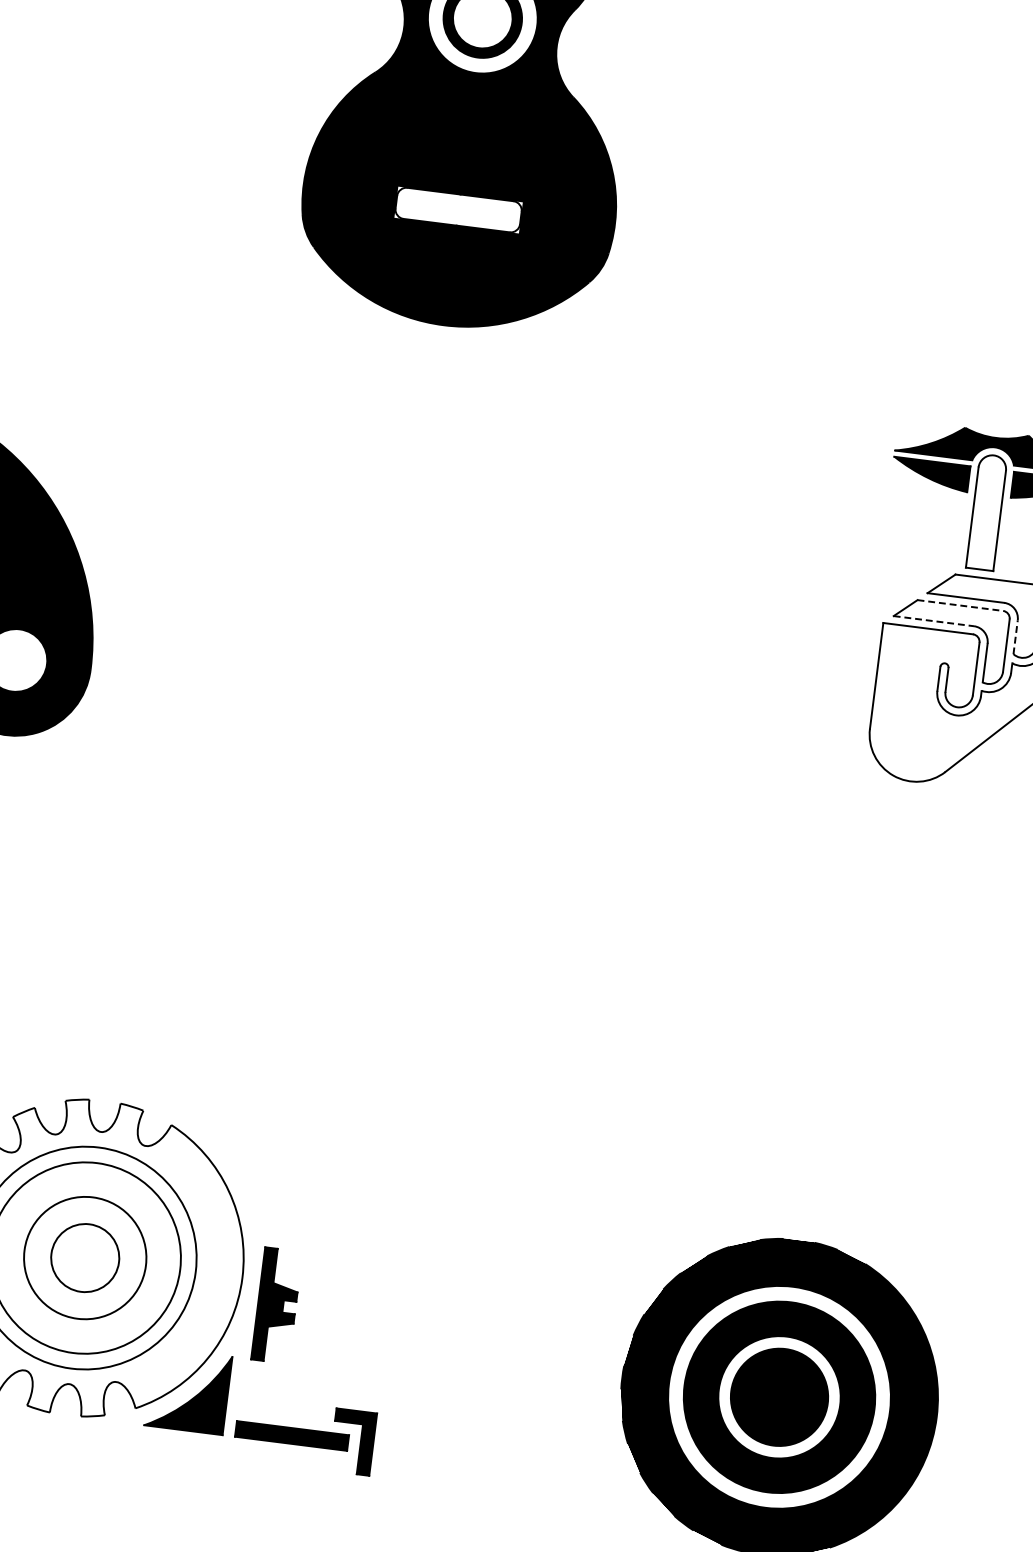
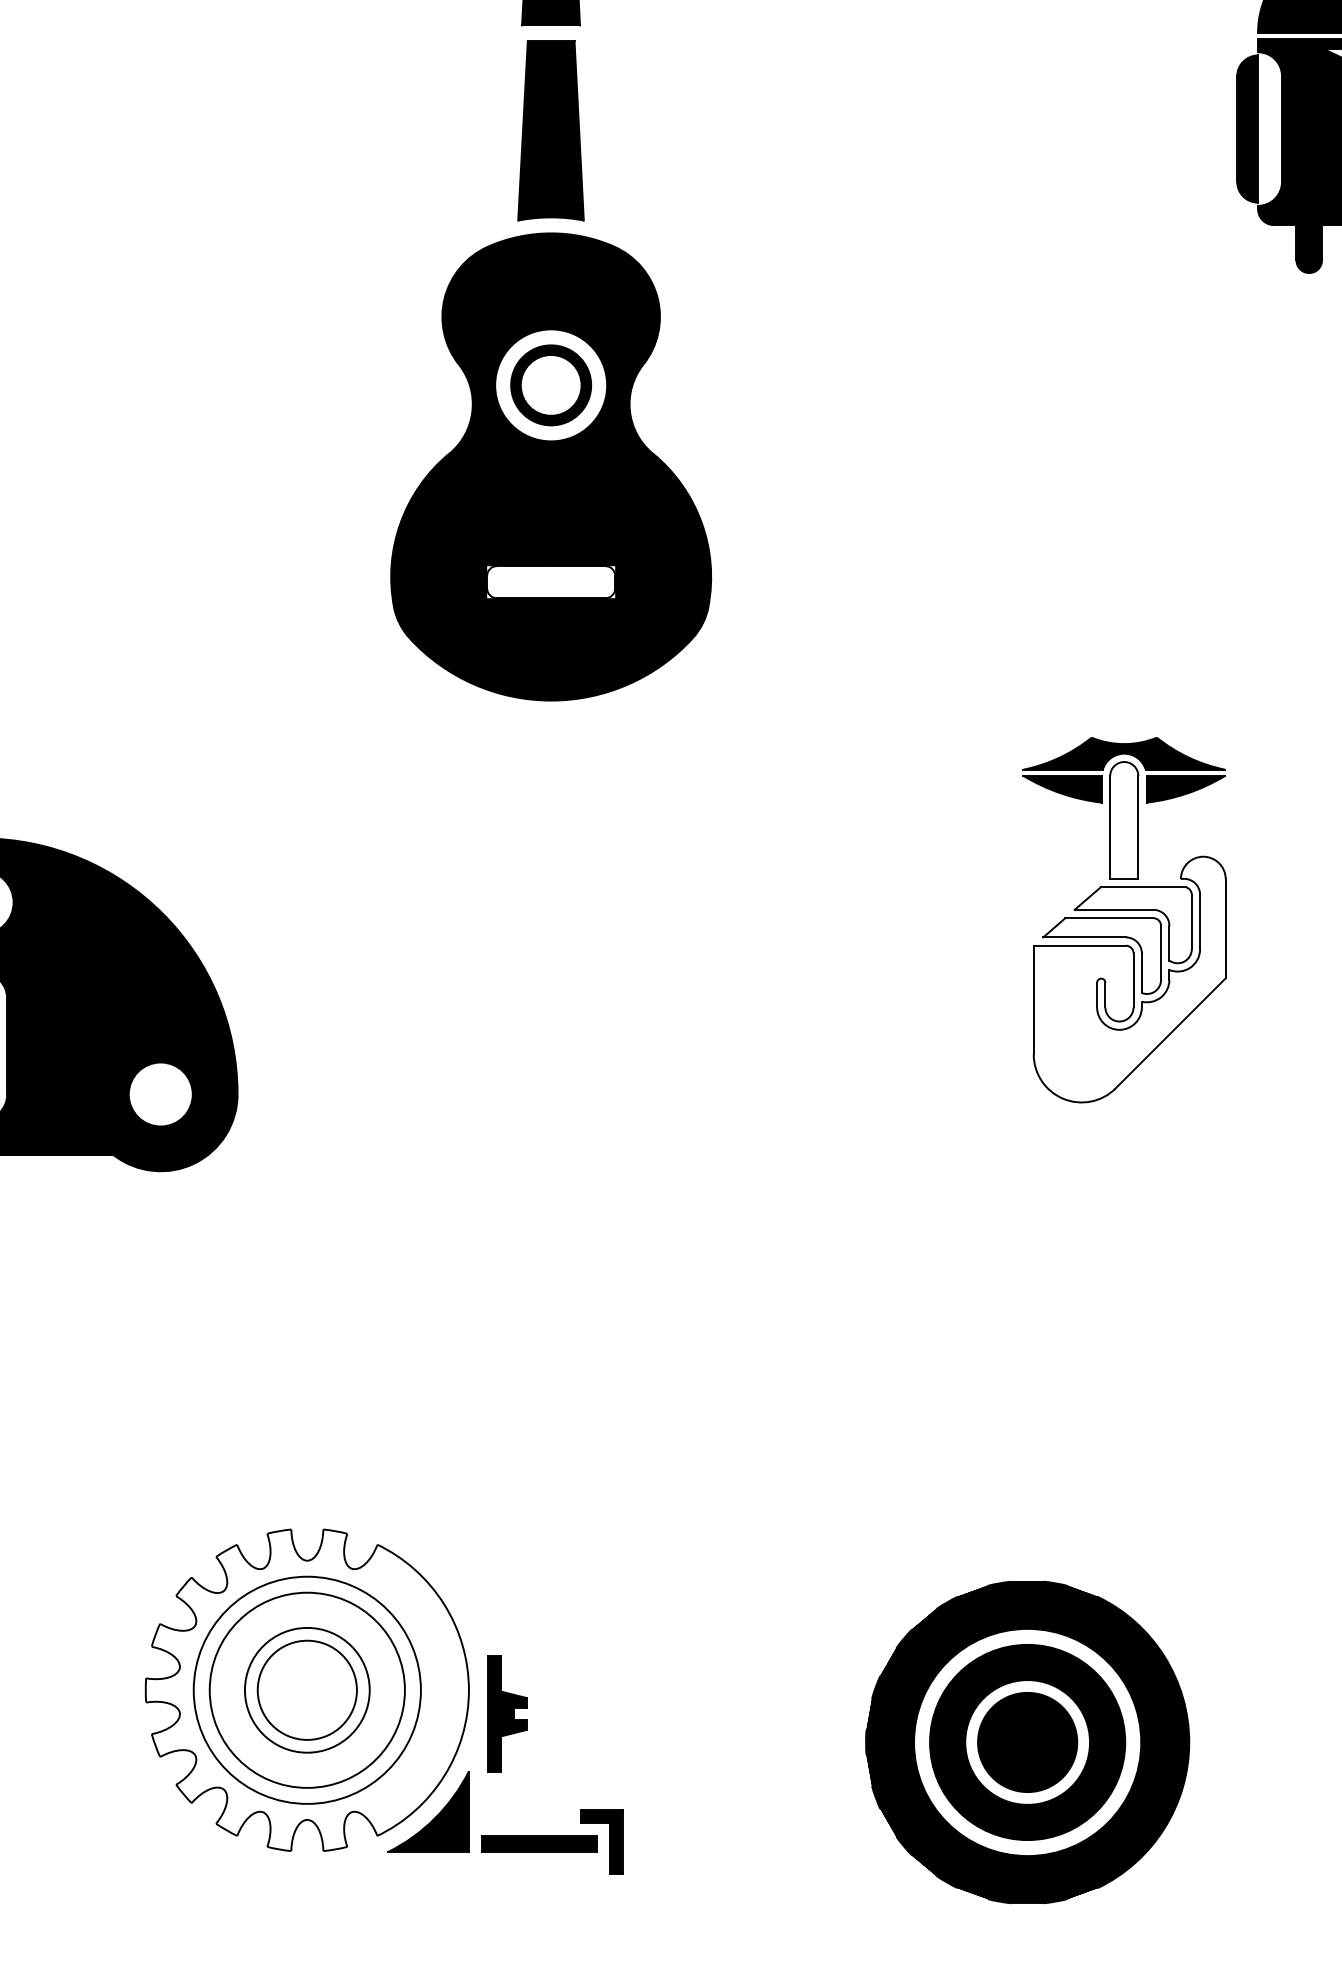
line: (960, 605) -> (1109, 918), dashed -> solid
line: (934, 621) -> (1085, 937), dashed -> solid
line: (1015, 636) -> (1169, 942), dashed -> solid
circle: (84, 1257) -> (306, 1689), size x1.43

